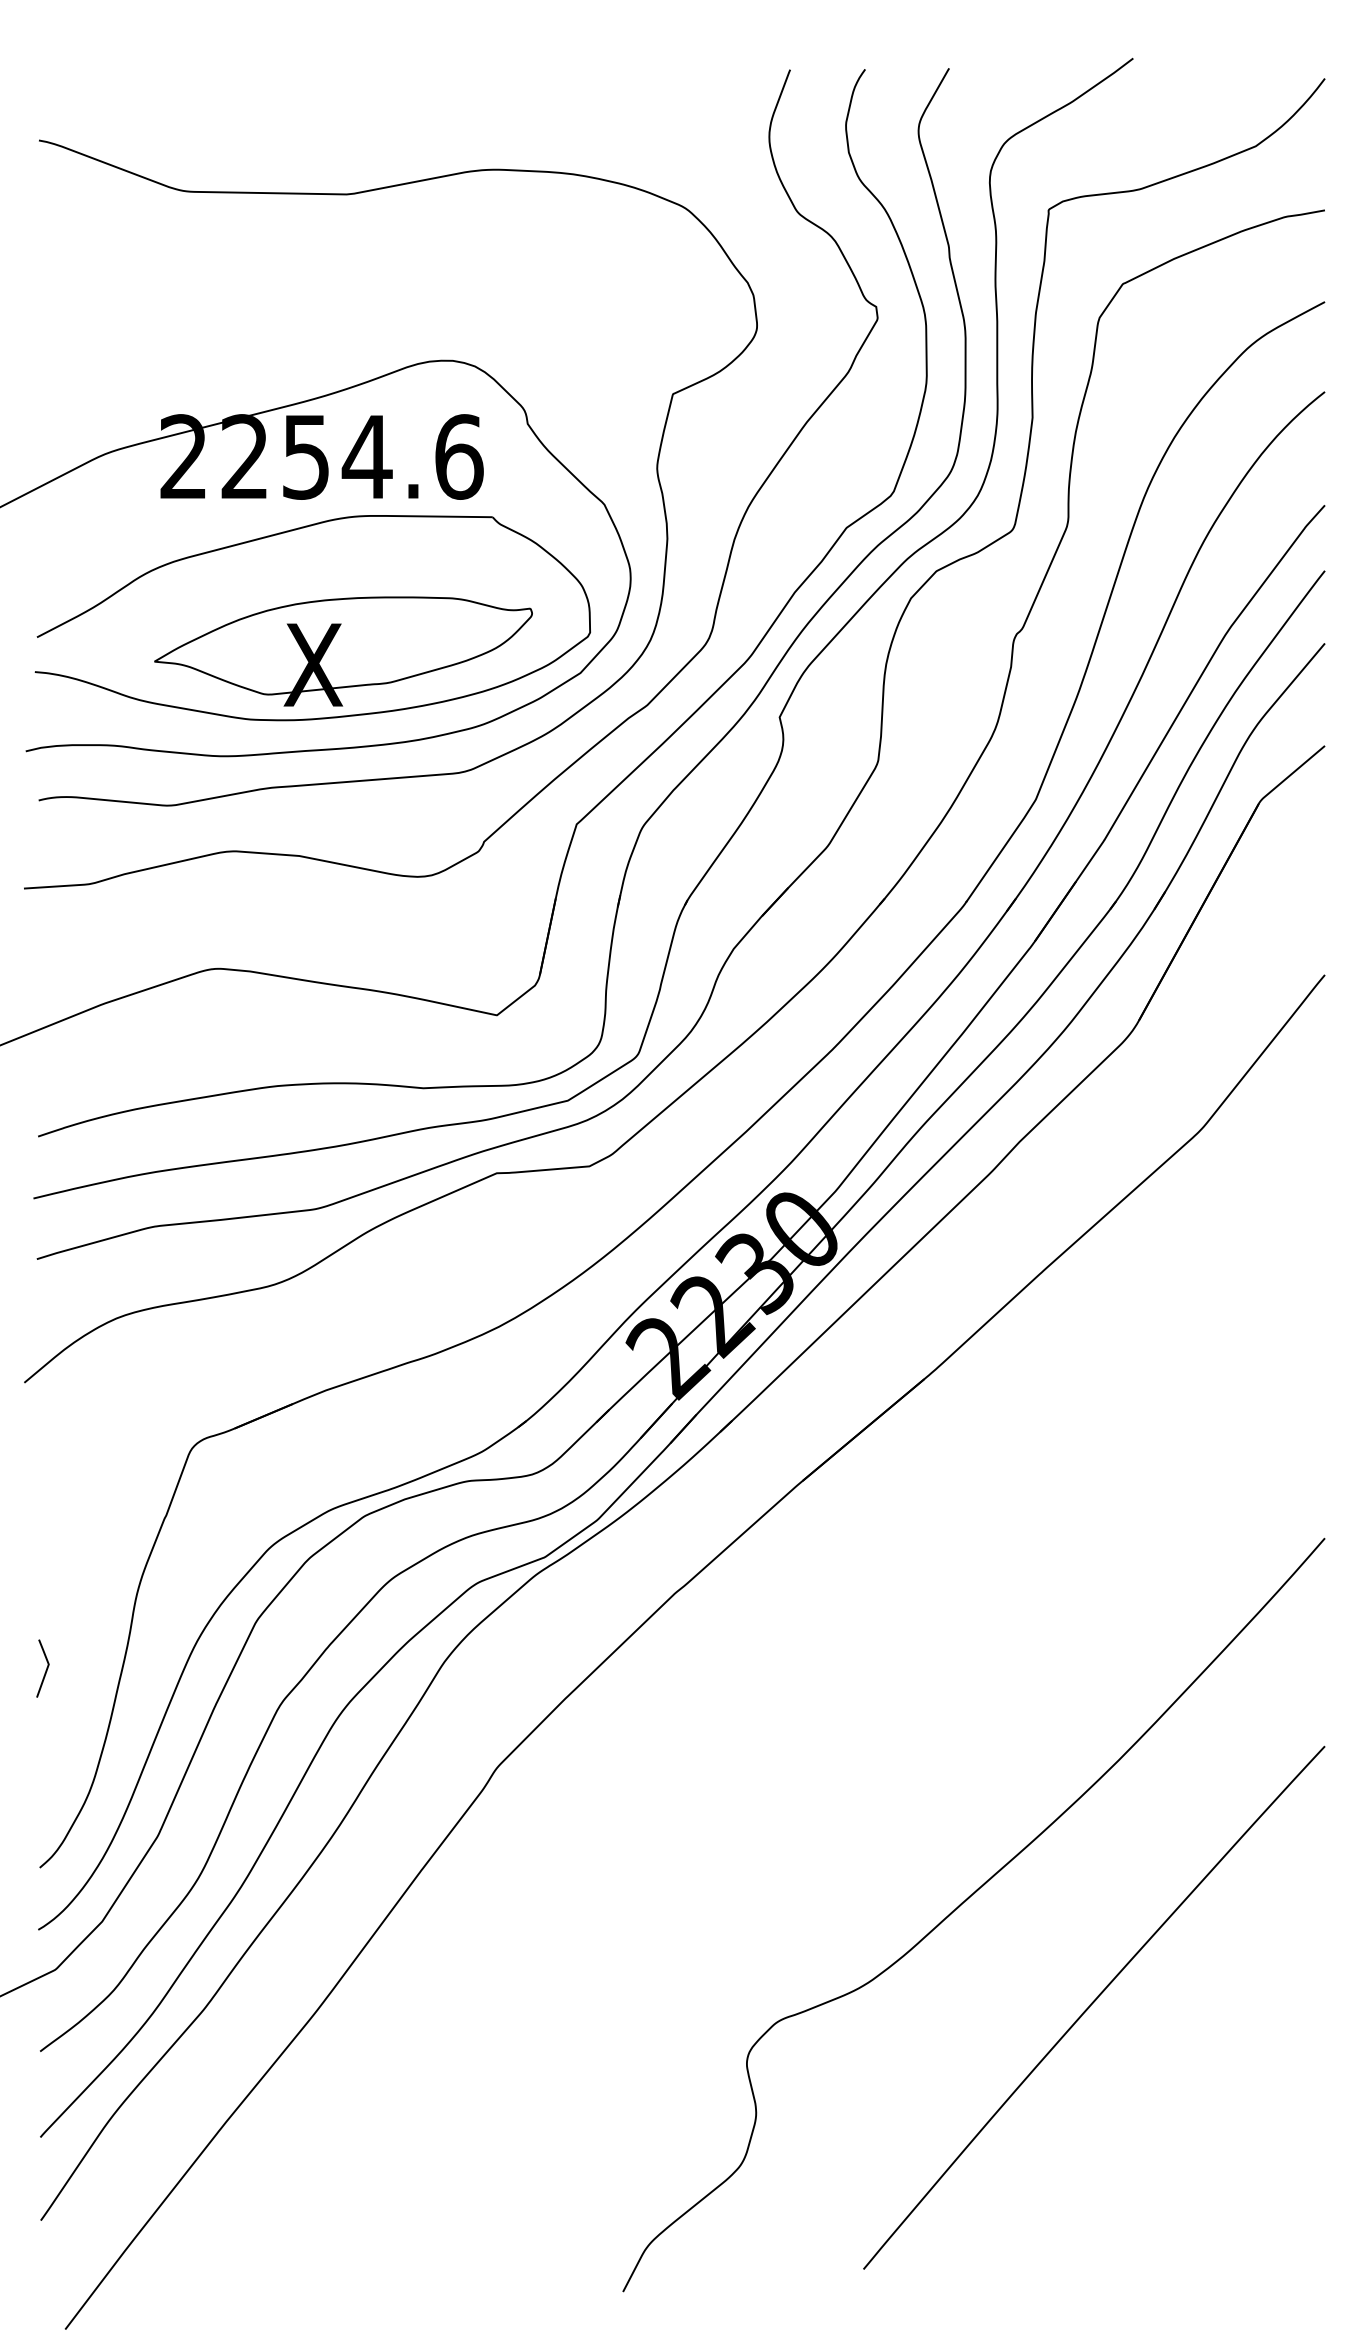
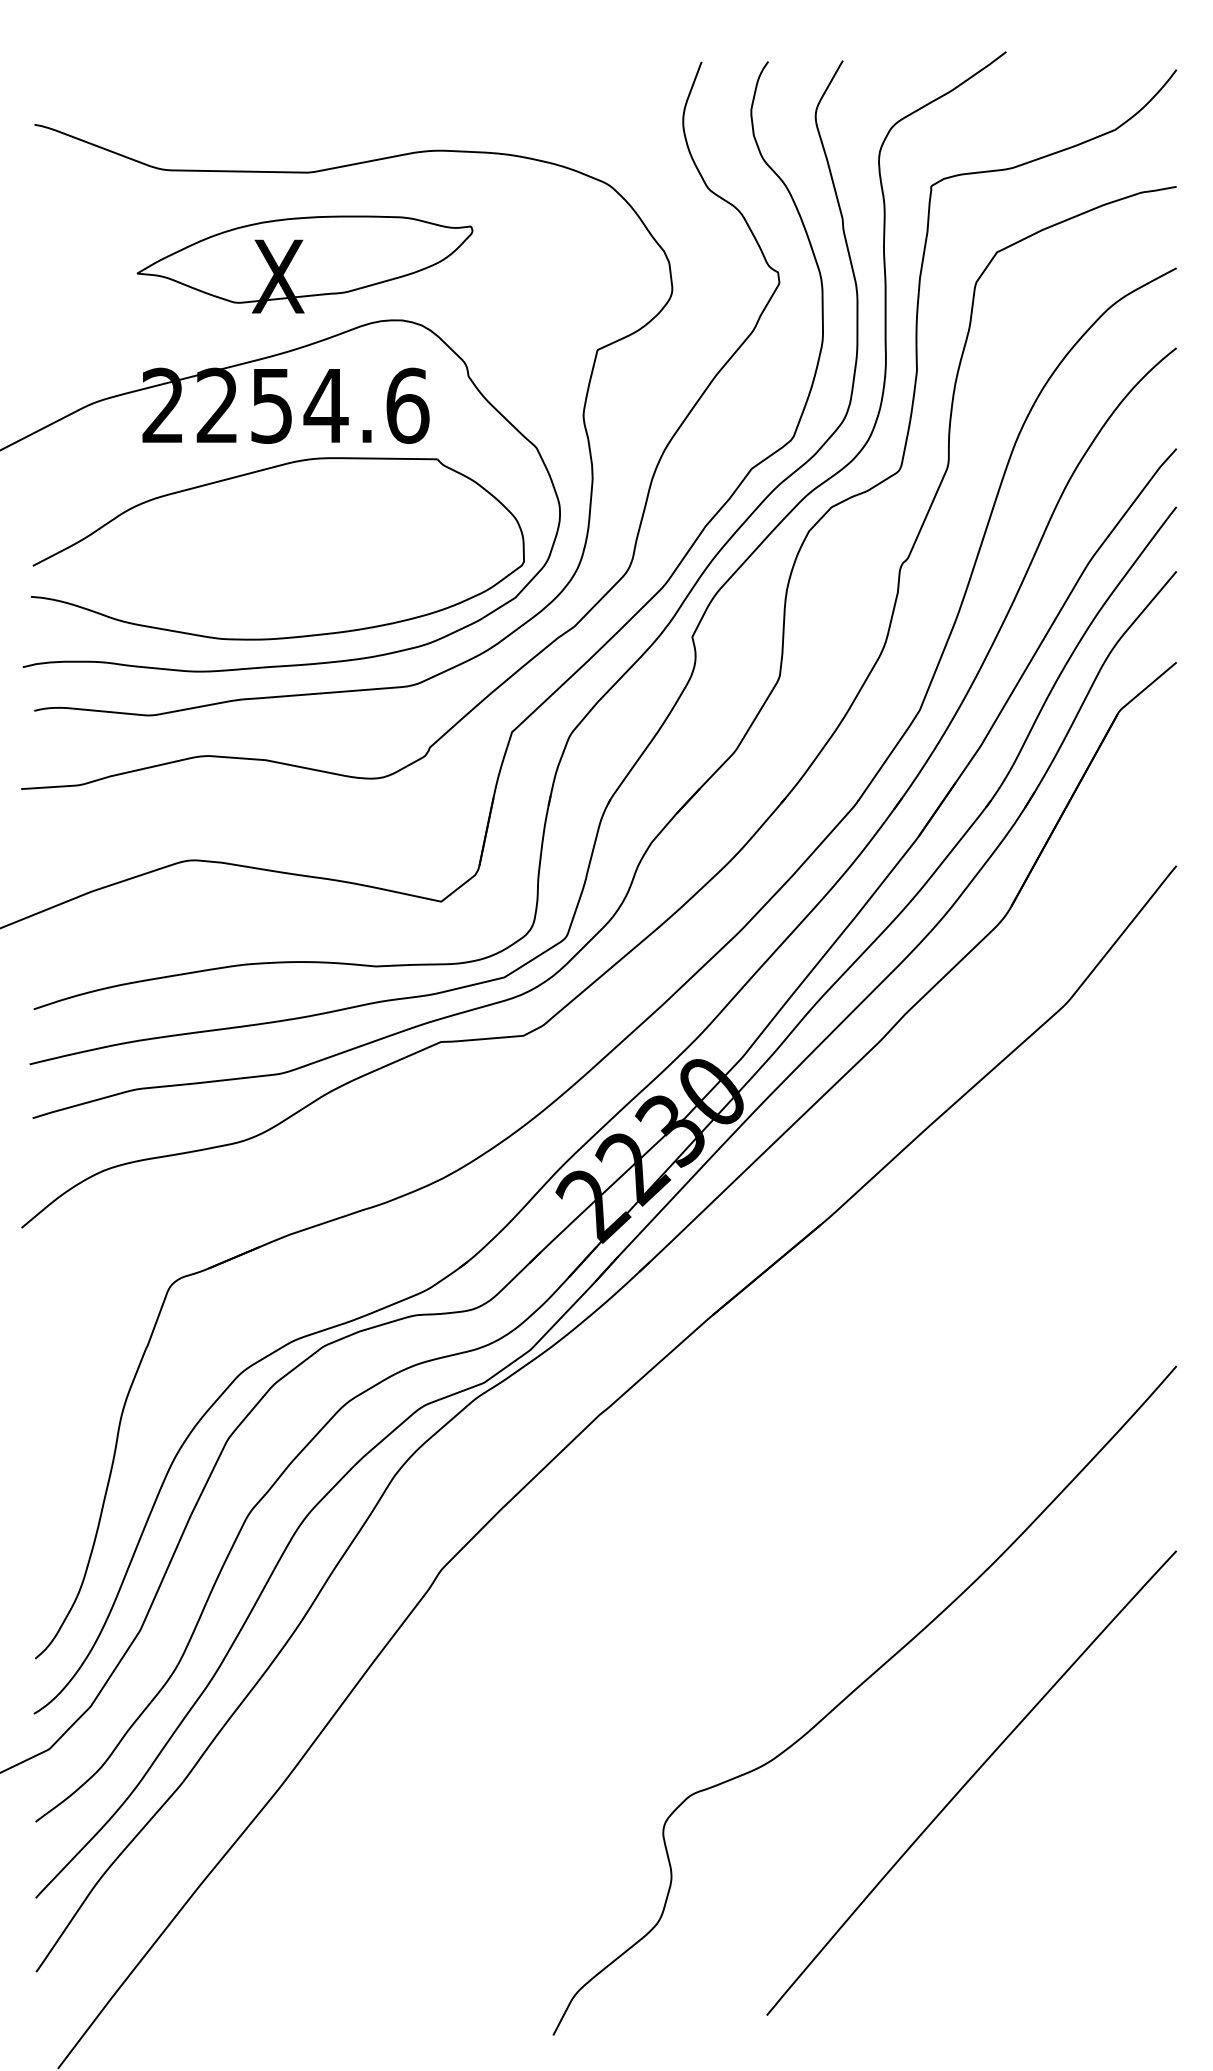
part: (342, 651) -> (304, 264), moved
curve: (45, 1669) -> (40, 1482), removed

